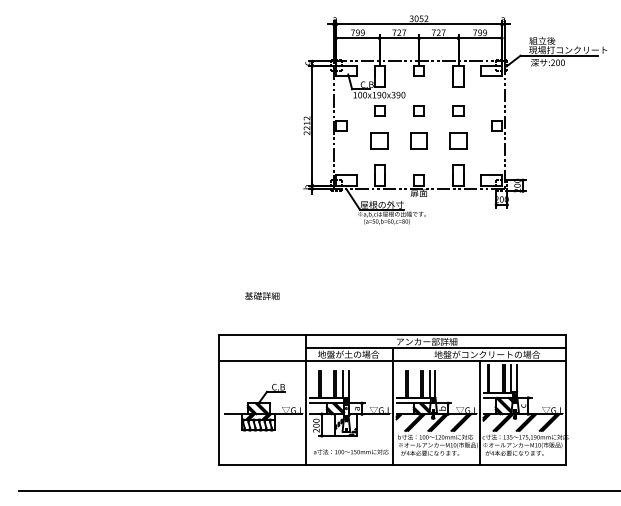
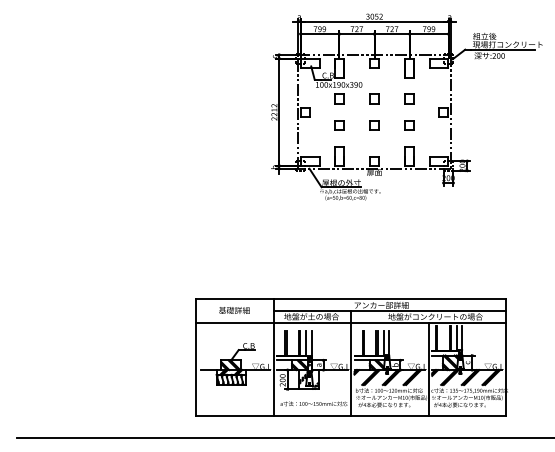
part: (379, 140) -> (339, 125), size x0.62
part: (419, 140) -> (374, 125), size x0.62
part: (458, 140) -> (409, 125), size x0.62
text: (262, 296) -> (234, 310), moved

